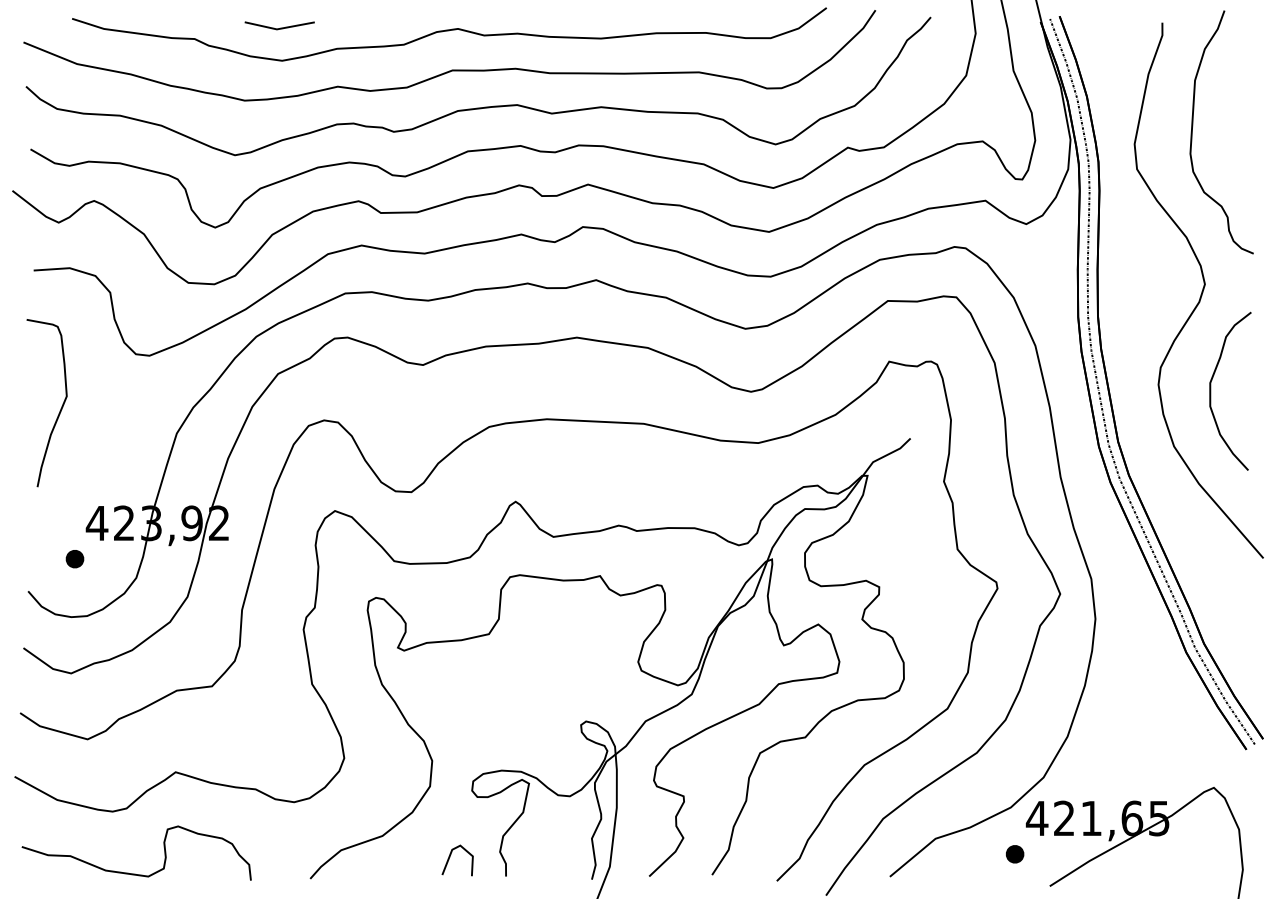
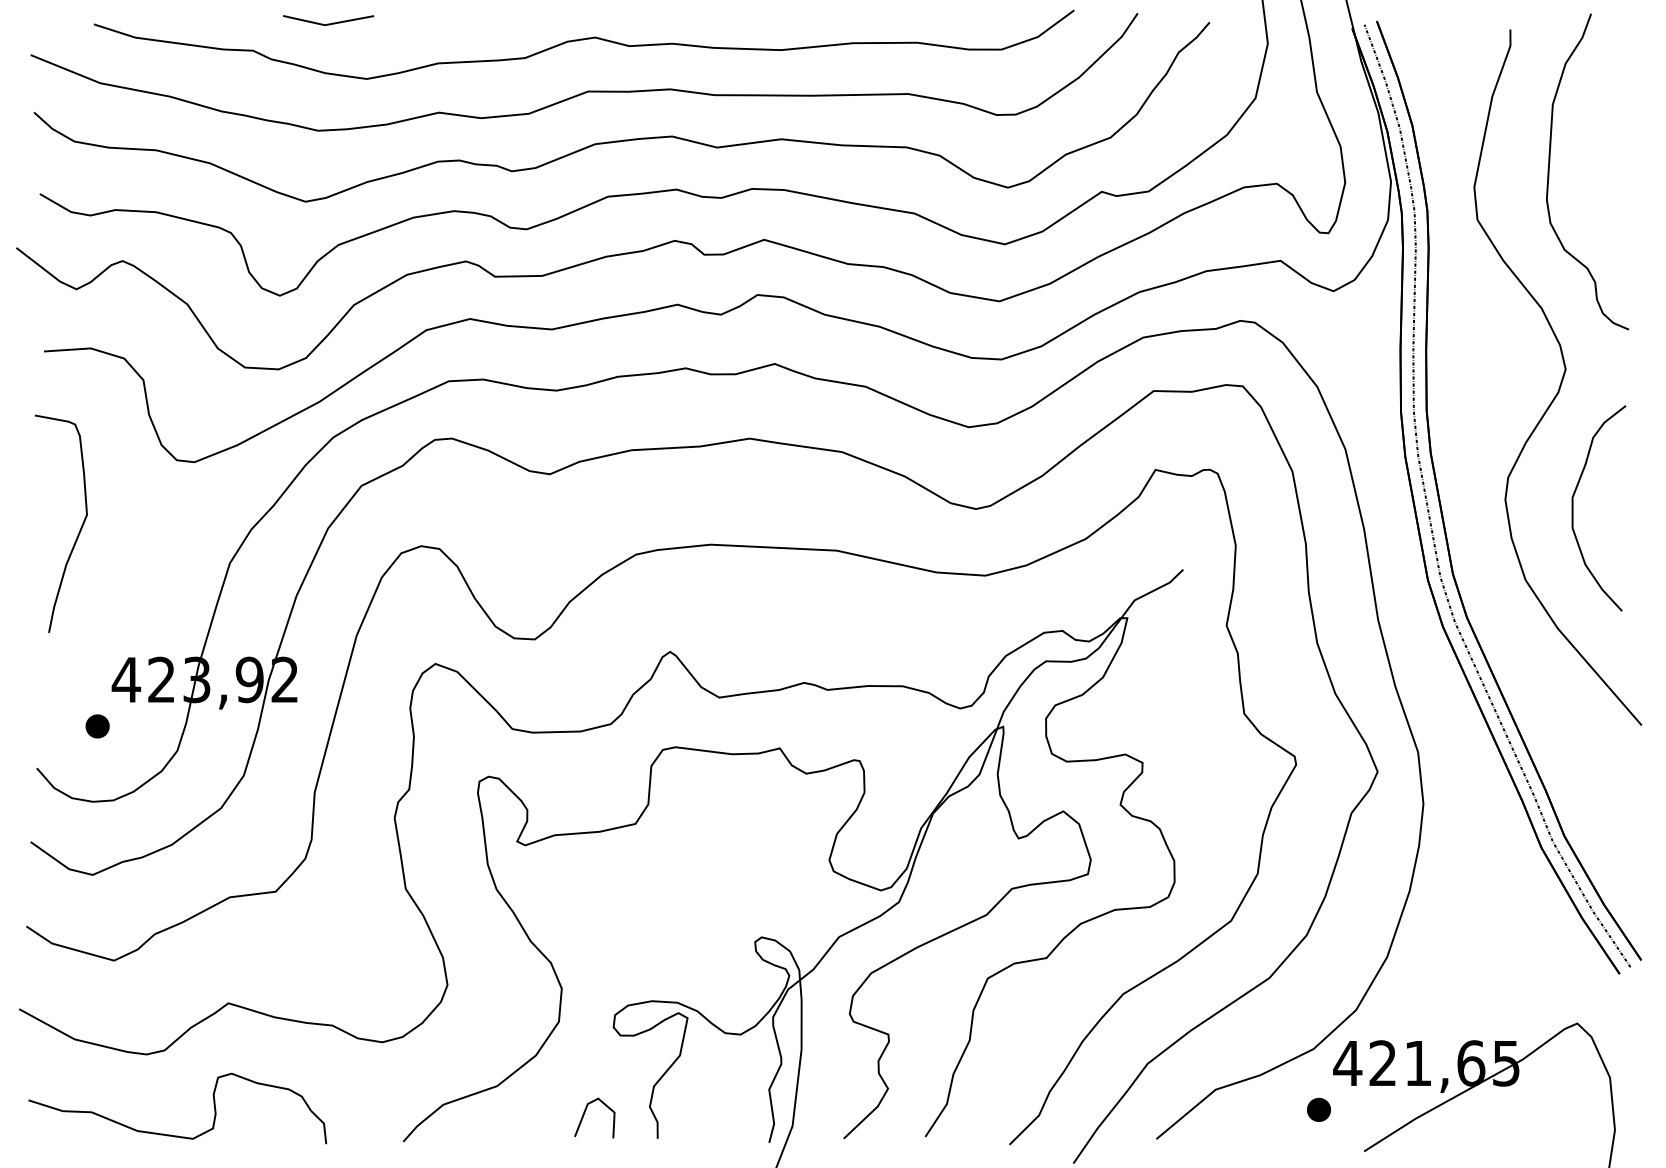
part: (279, 25) -> (328, 20), moved

